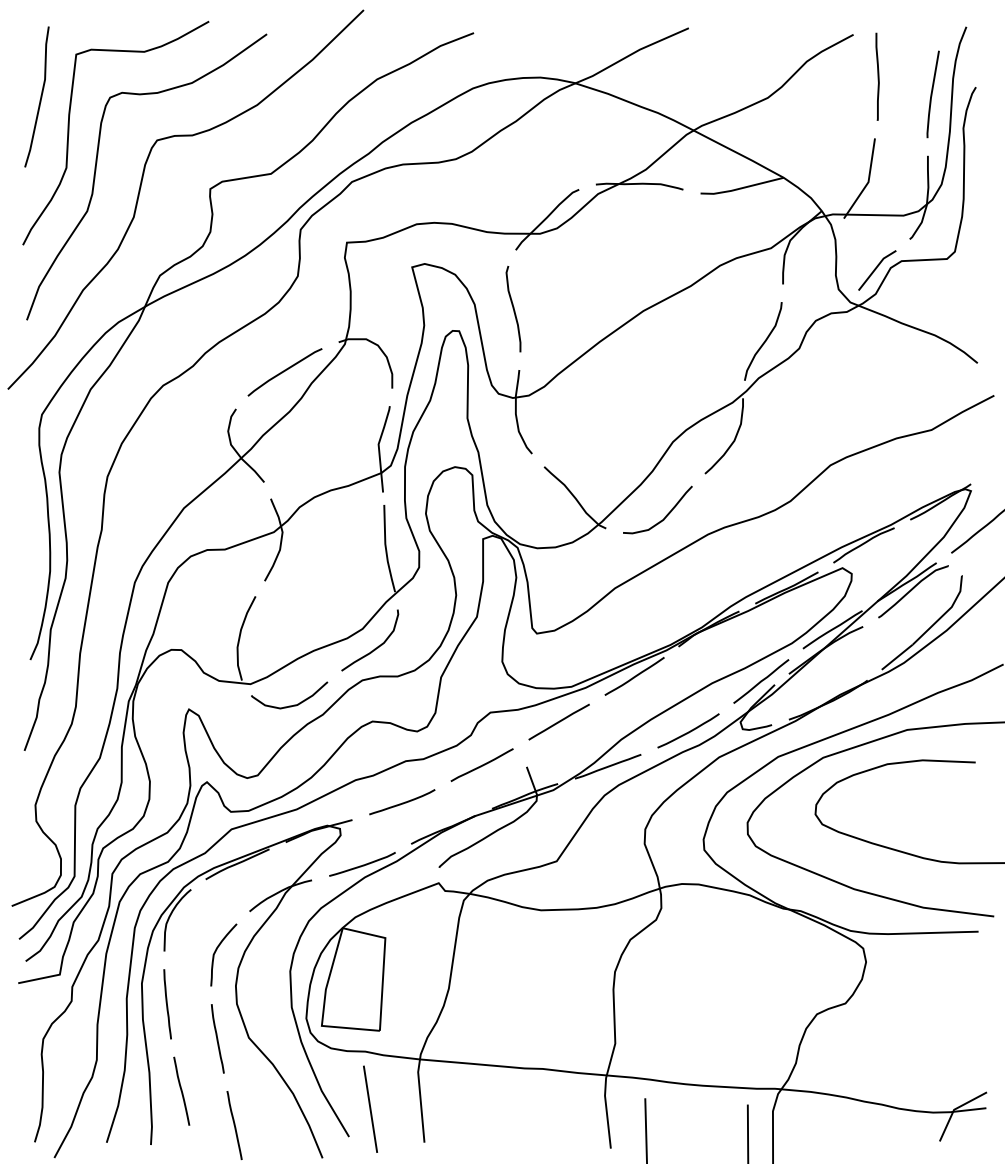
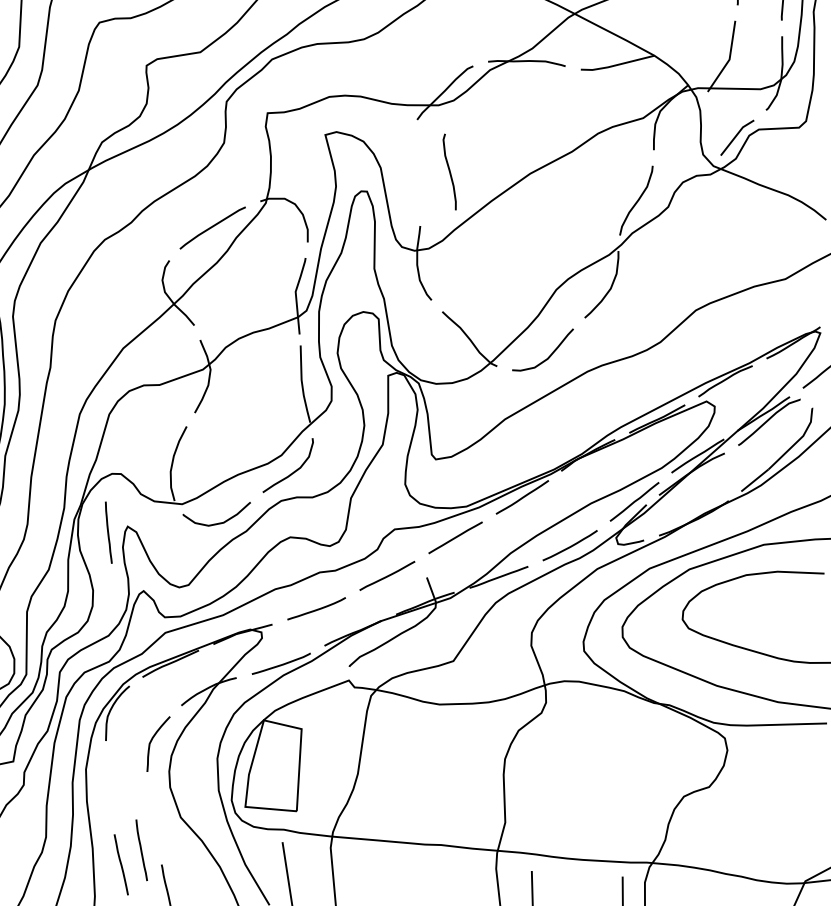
curve: (513, 309) -> (449, 172), moved
line: (167, 1004) -> (108, 532), moved
line: (217, 1038) -> (141, 849), moved

